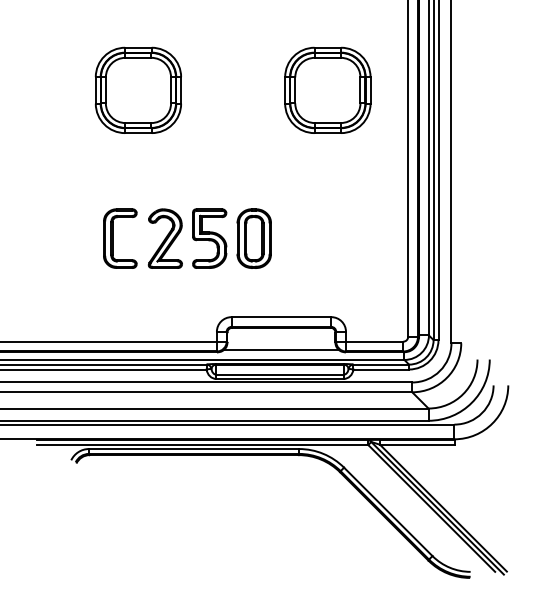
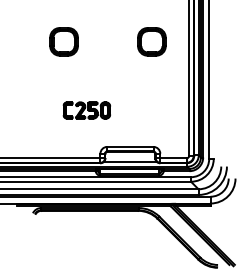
part: (137, 89) -> (63, 41), size x0.7
part: (327, 89) -> (151, 41), size x0.7
part: (186, 238) -> (86, 110), size x0.6

